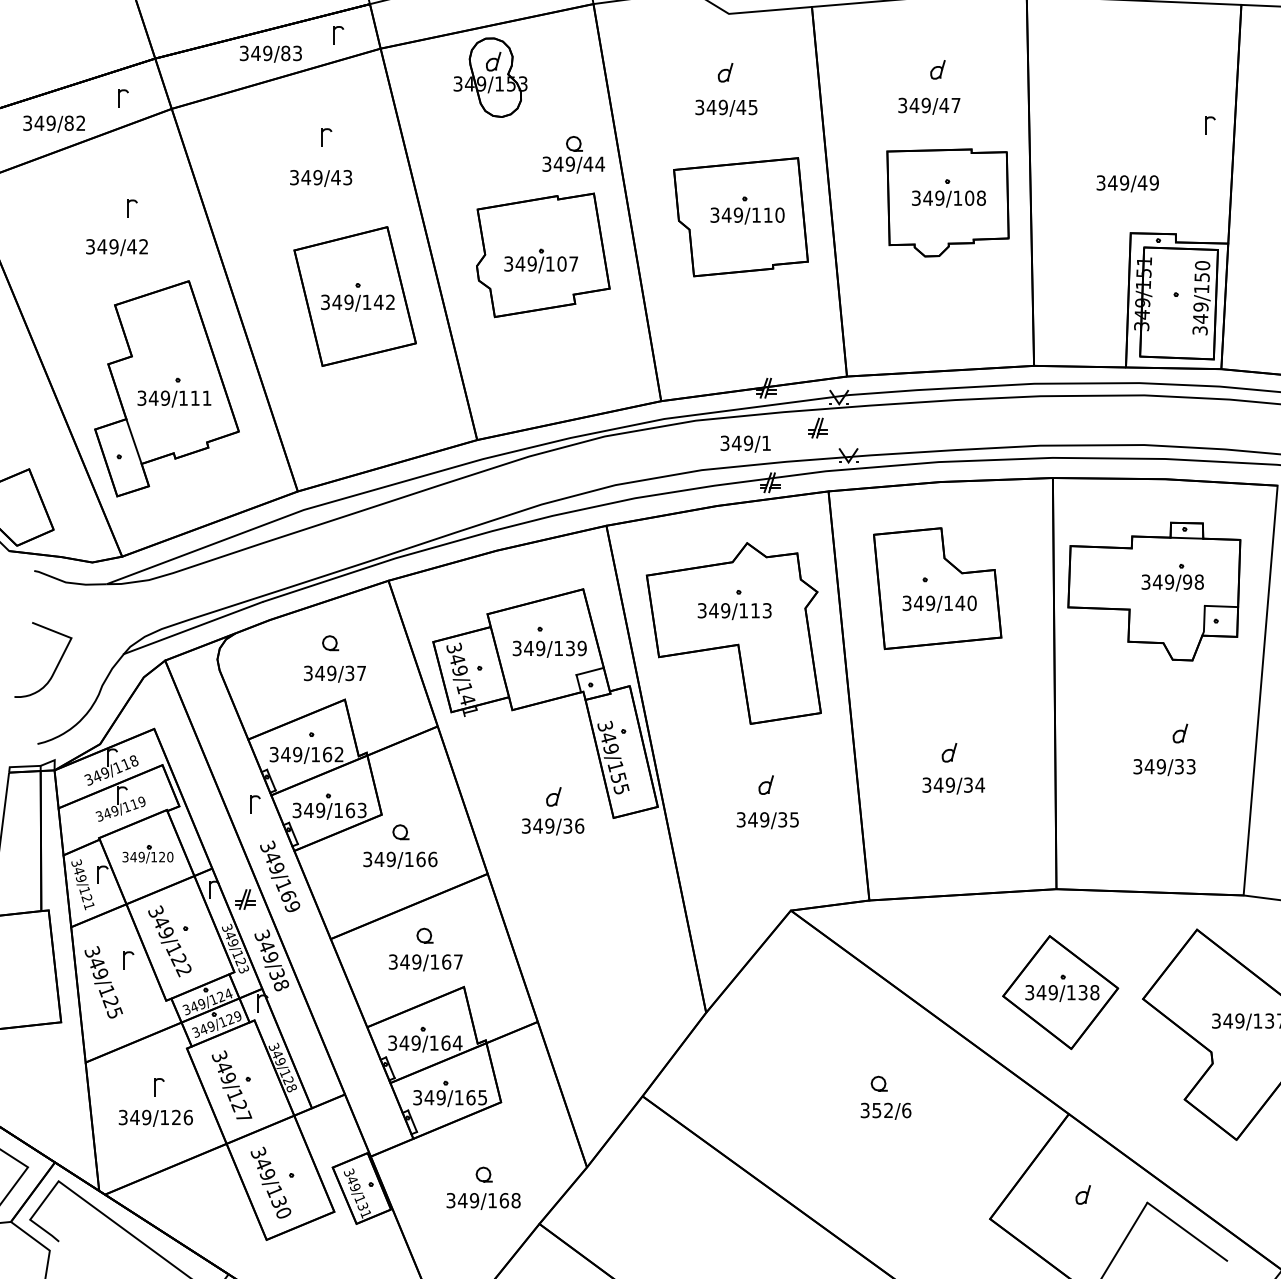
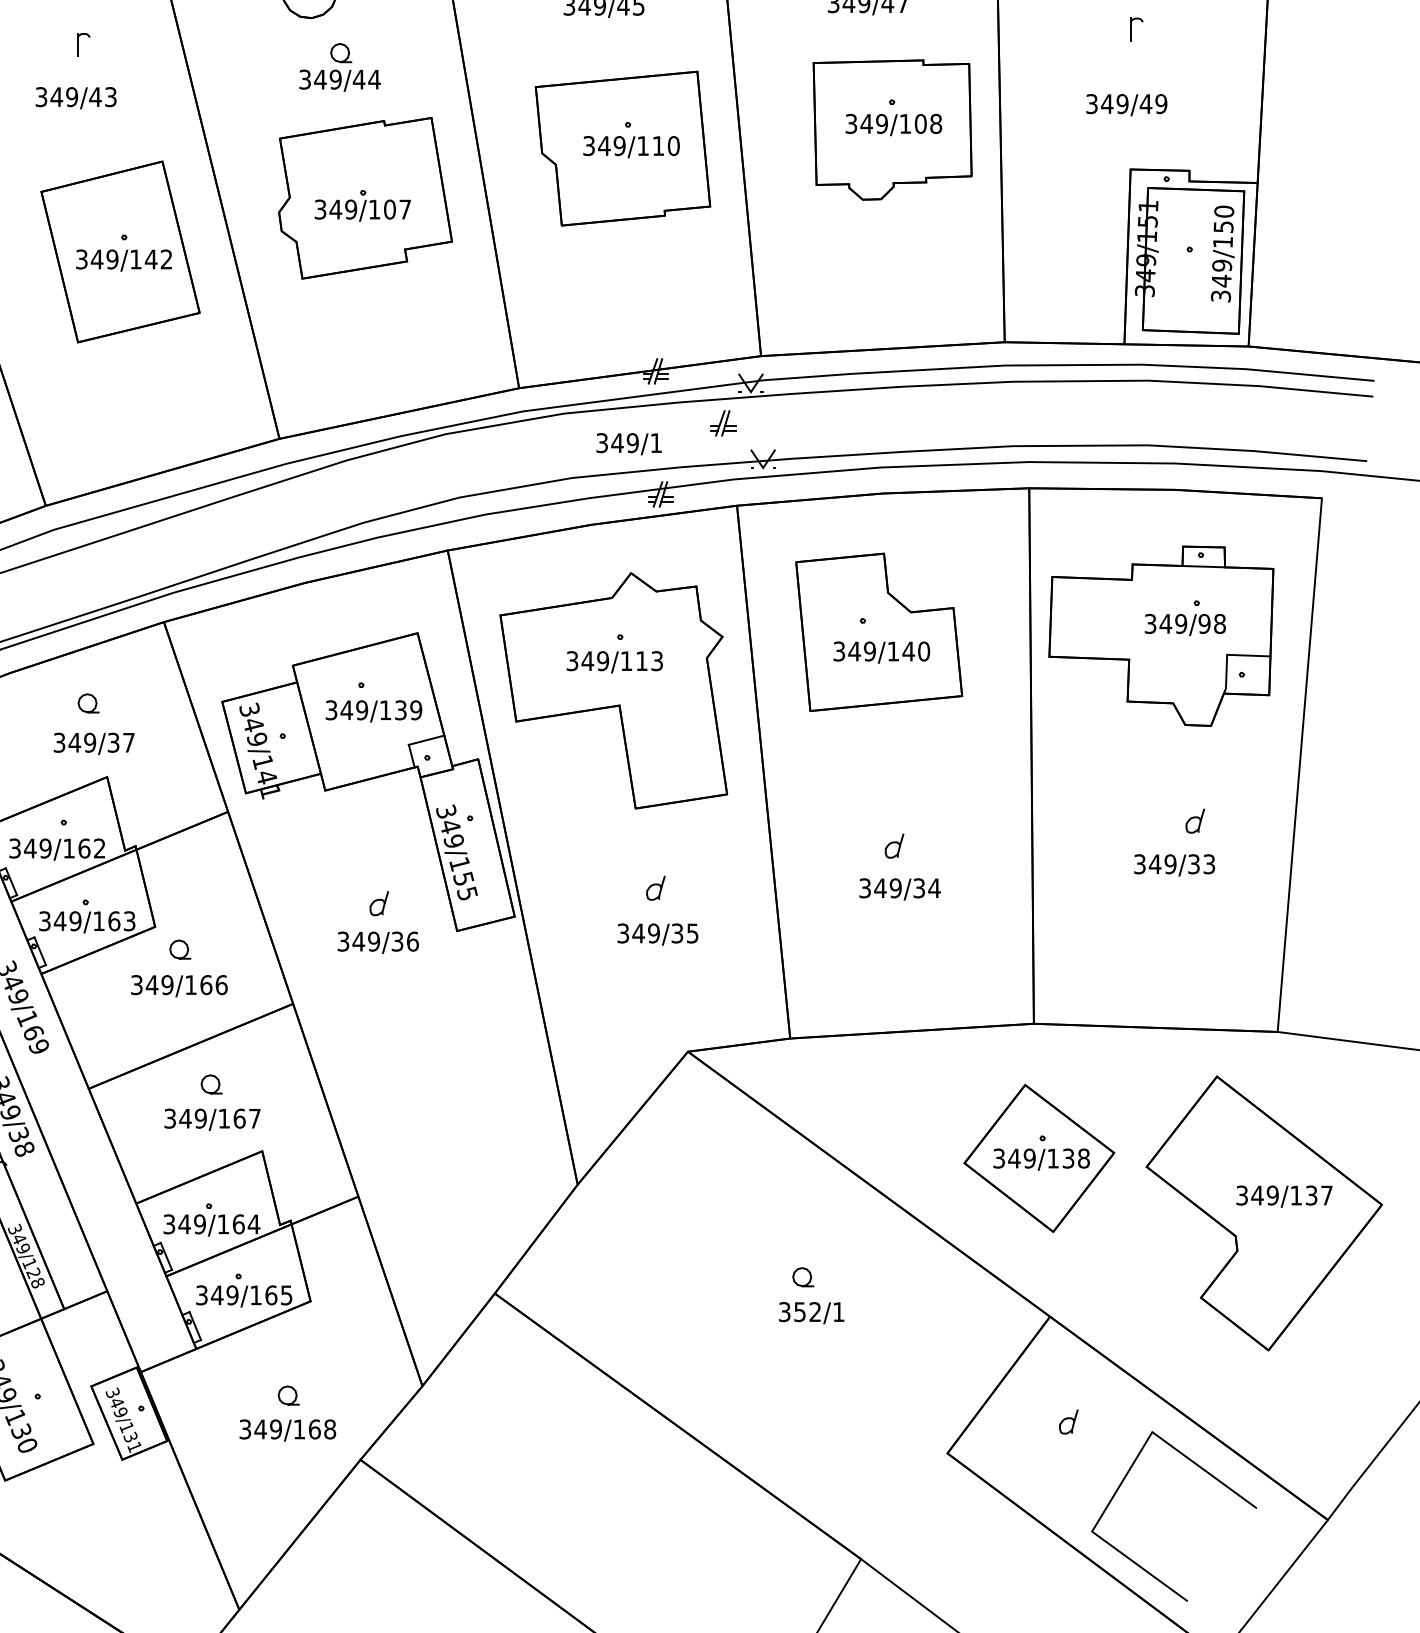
part: (1210, 125) -> (1136, 29), moved
part: (573, 154) -> (339, 66), moved
text: (906, 1110) -> (838, 1312), 352/6 -> 352/1

